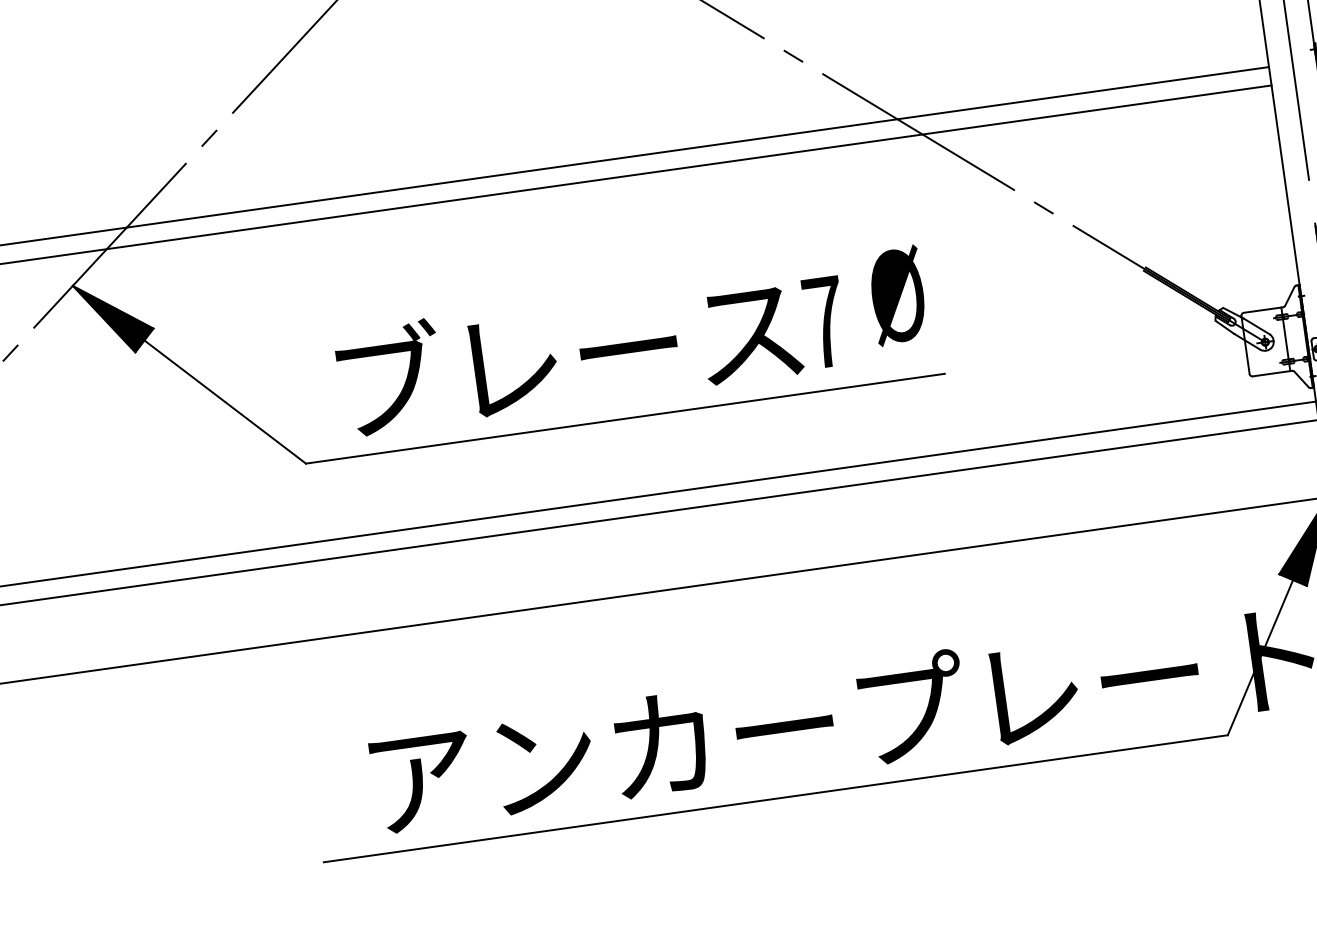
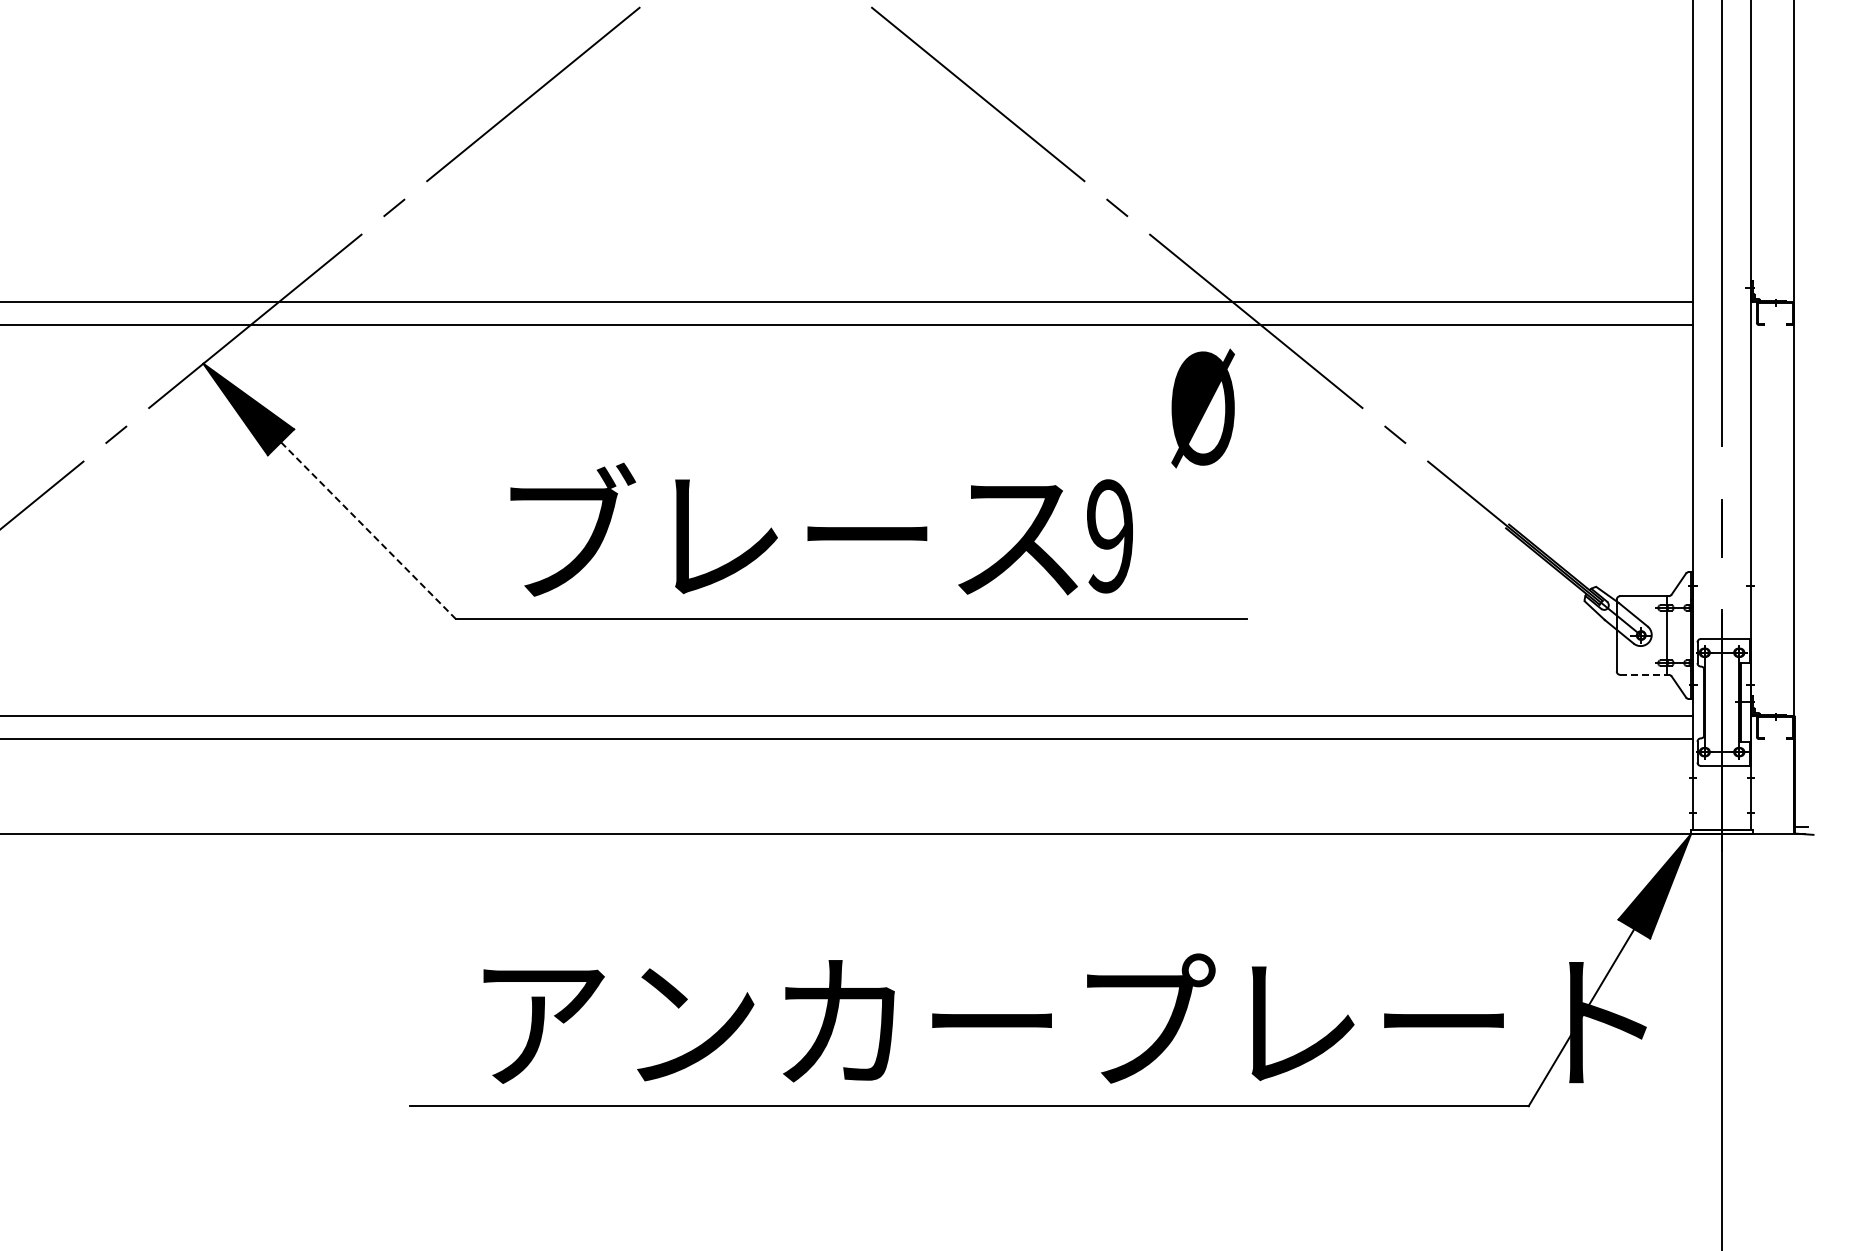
text: (897, 295) -> (1202, 408), moved
text: (825, 322) -> (1110, 536), 7 -> 9
line: (1272, 373) -> (1644, 674), solid -> dashed
line: (225, 402) -> (368, 531), solid -> dashed

